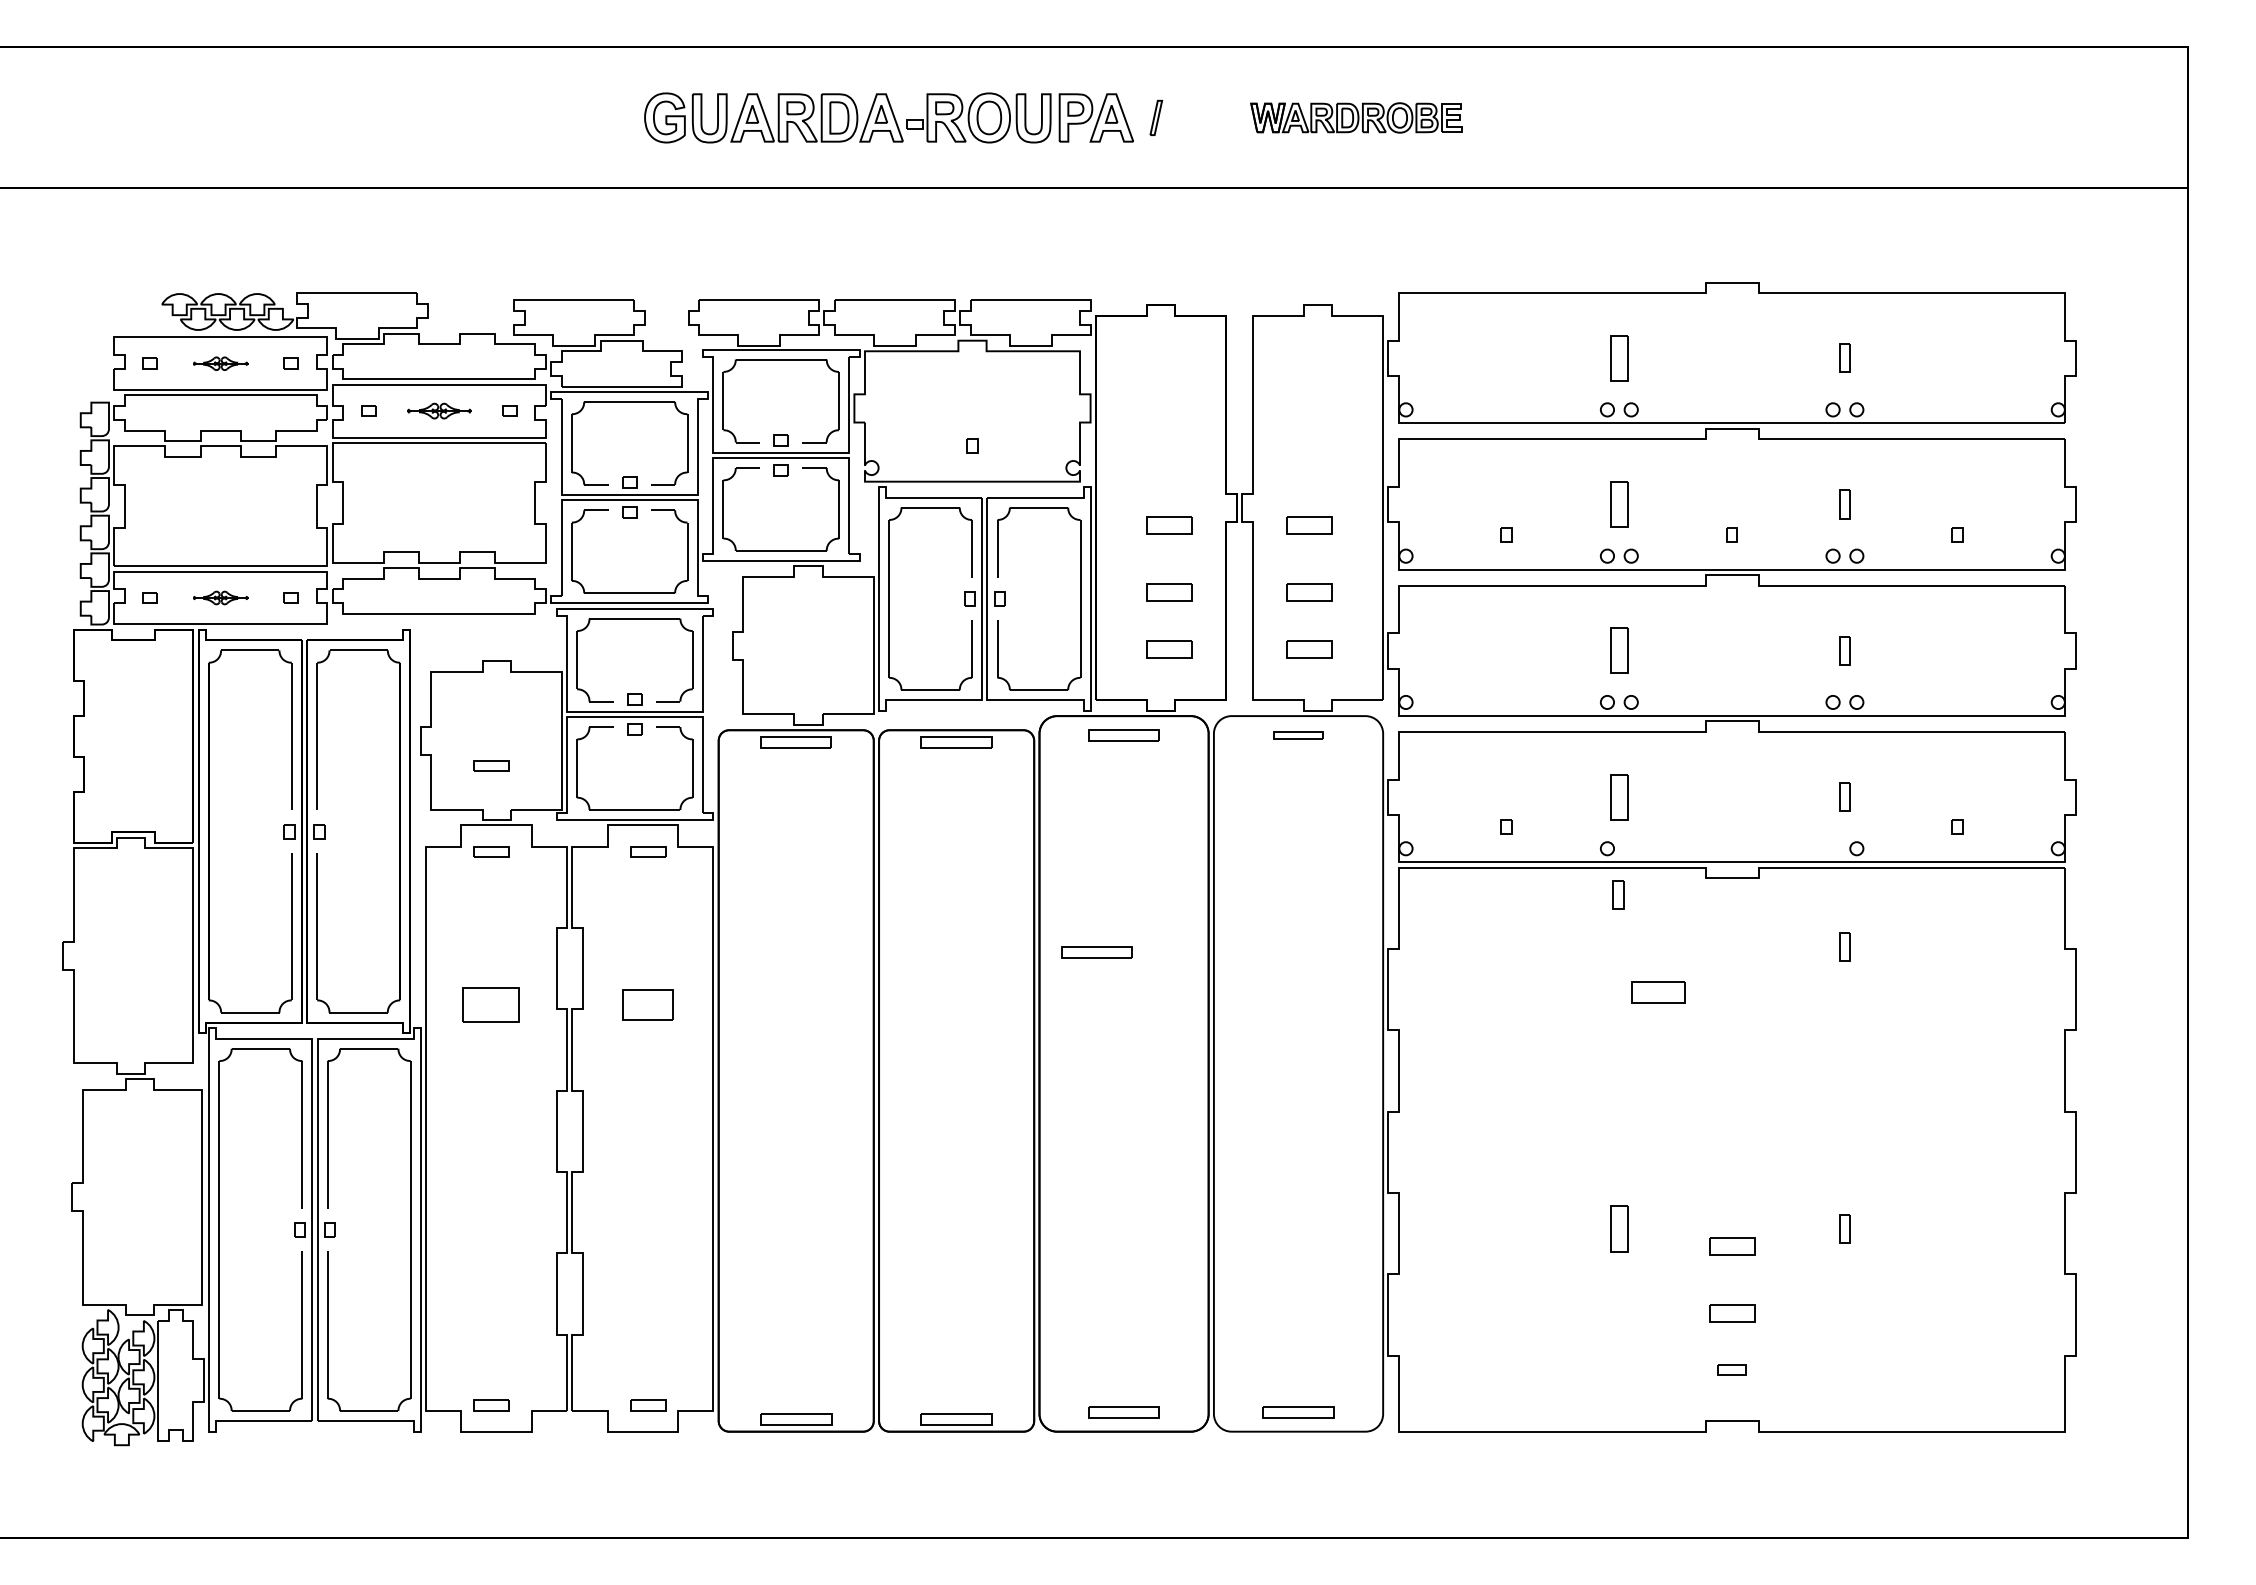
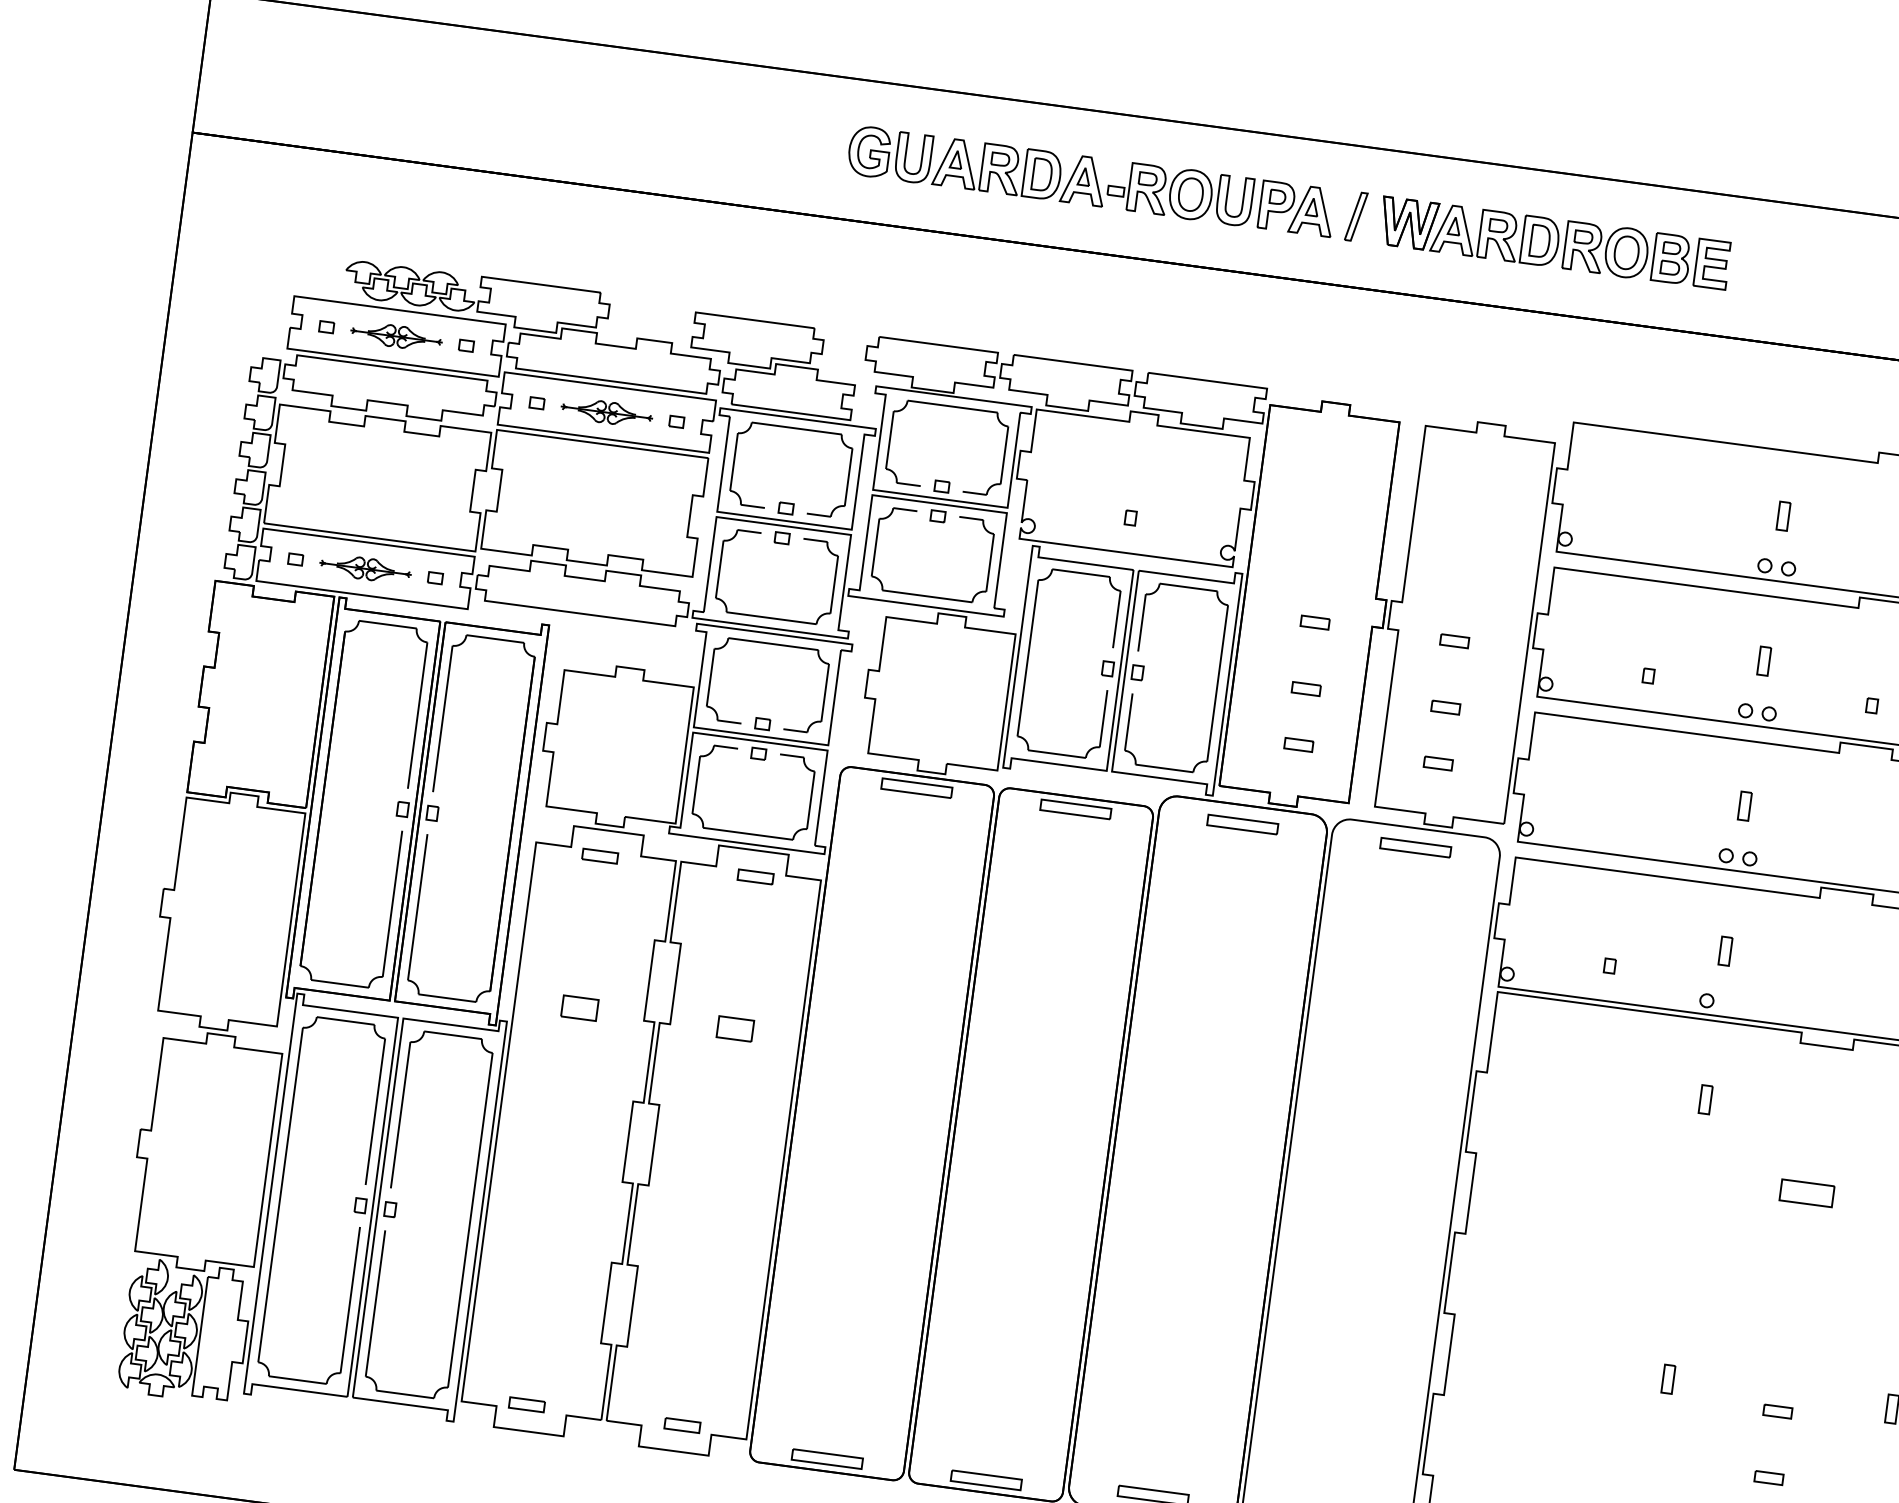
part: (1156, 117) -> (1356, 216), size x1.43
part: (1356, 117) -> (1554, 242), size x1.67
part: (1619, 357) -> (1783, 515), size x0.62
part: (220, 363) -> (396, 336), size x1.67
part: (439, 410) -> (607, 411), size x1.43
part: (1619, 504) -> (1764, 661), size x0.62
part: (1168, 525) -> (1314, 622), size x0.62
part: (1309, 525) -> (1454, 640), size x0.62
part: (1168, 592) -> (1305, 688), size x0.62
part: (1309, 592) -> (1445, 707), size x0.62
part: (220, 597) -> (365, 568), size x1.67
part: (1168, 648) -> (1298, 744), size x0.62
part: (1309, 648) -> (1438, 762), size x0.62
part: (1619, 650) -> (1745, 805), size x0.62
part: (1298, 735) -> (1415, 847), size x1.43
part: (491, 765) -> (611, 770), removed
part: (1619, 796) -> (1725, 950), size x0.62
part: (1618, 894) -> (1705, 1099), moved
part: (1096, 952) -> (1186, 1036), removed
part: (1658, 992) -> (1807, 1193), moved
part: (491, 1005) -> (580, 1008), size x0.62
part: (648, 1005) -> (735, 1029), size x0.71
part: (1619, 1228) -> (1668, 1378), size x0.62
part: (1731, 1246) -> (1777, 1411), size x0.62
part: (1731, 1313) -> (1768, 1477), size x0.62

